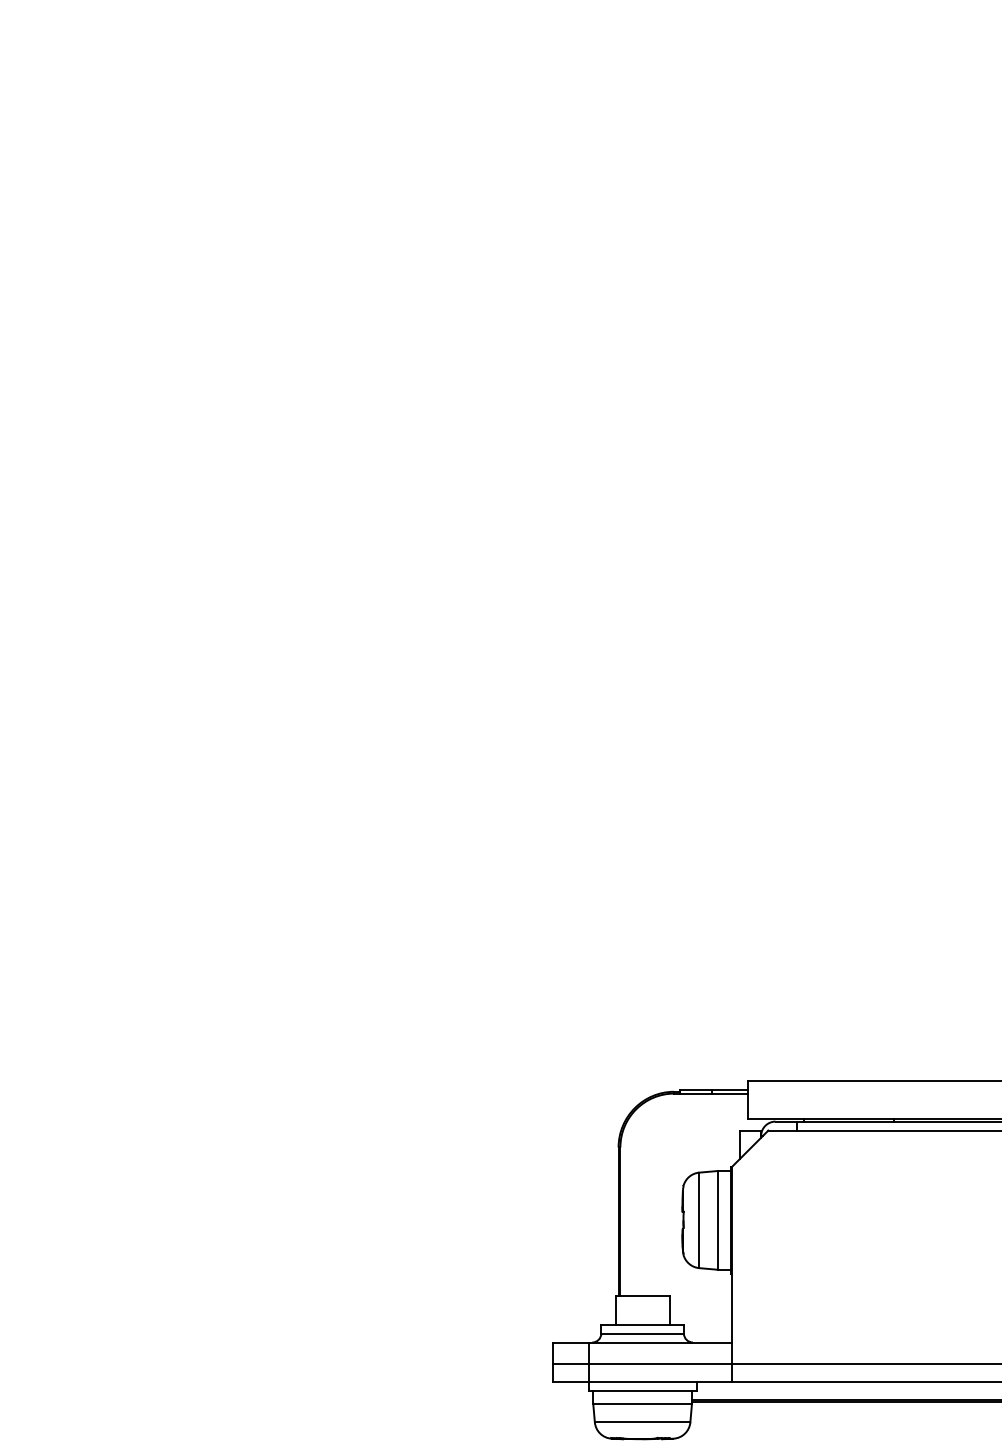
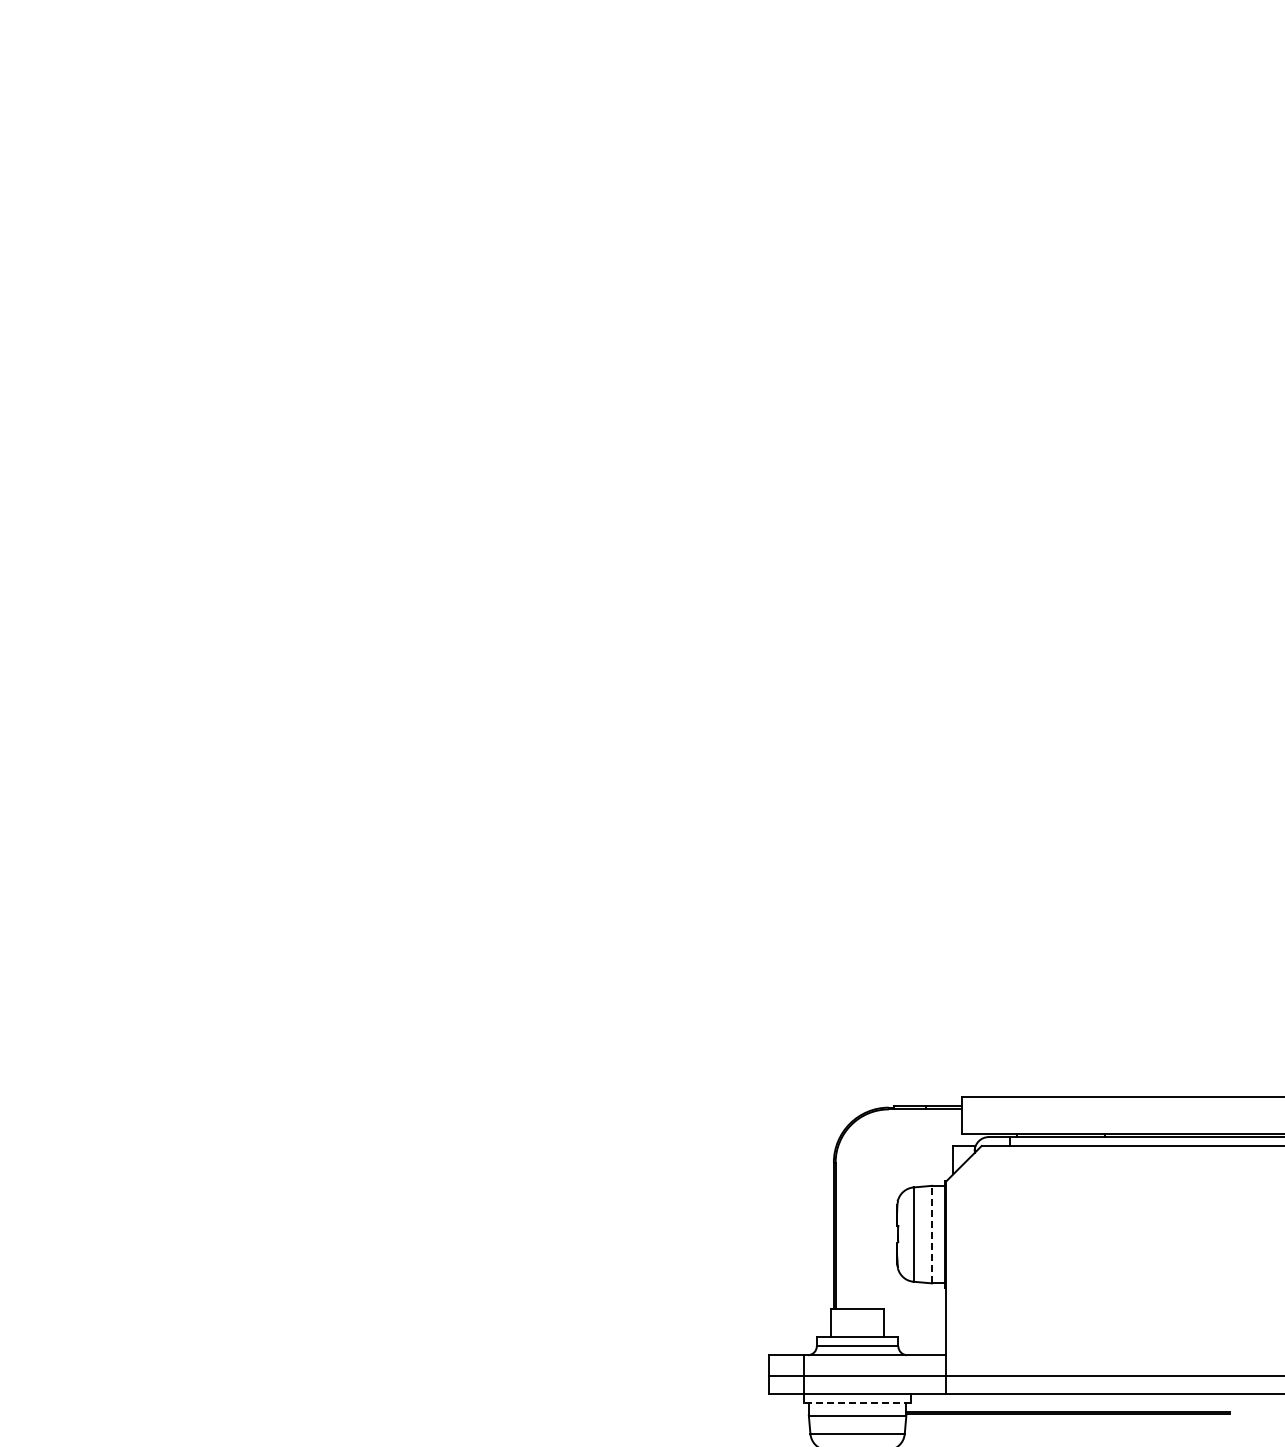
line: (718, 1220) -> (932, 1234), solid -> dashed
line: (642, 1391) -> (857, 1403), solid -> dashed

